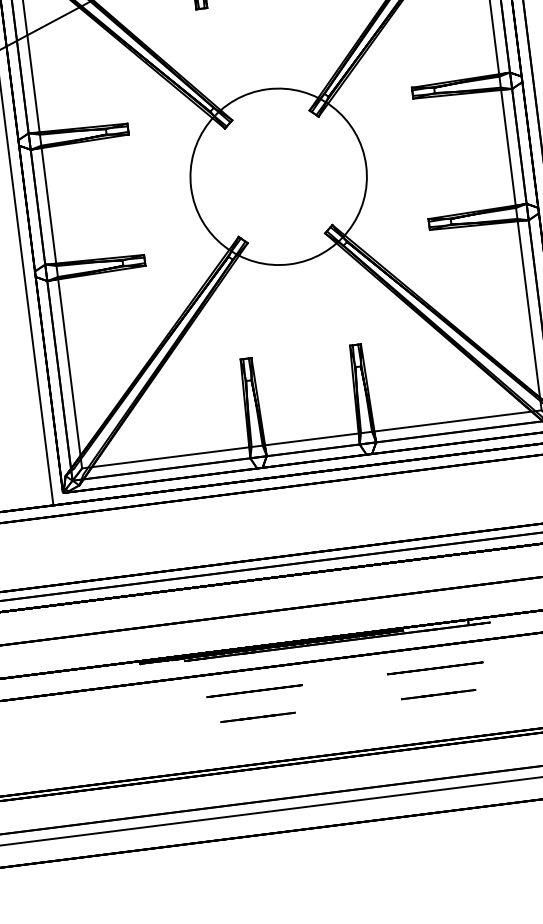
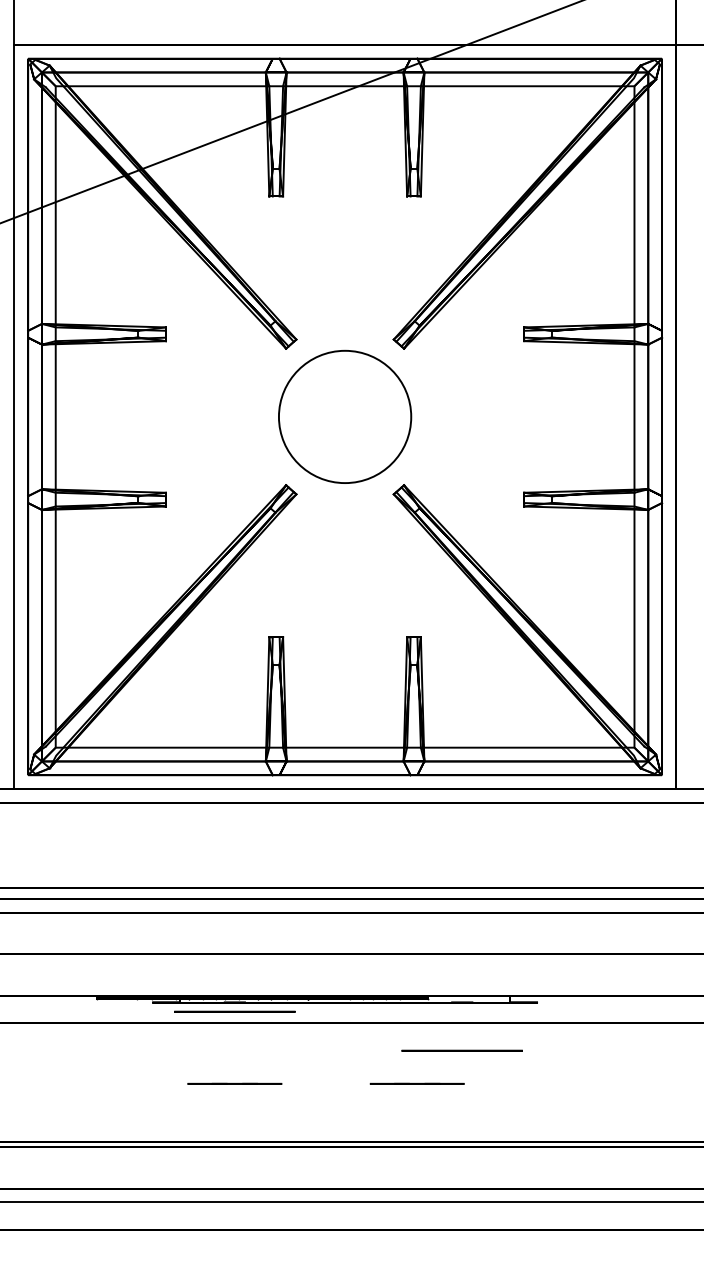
circle: (278, 176) -> (344, 416), size x0.6
circle: (254, 690) -> (234, 1011), moved
line: (437, 694) -> (416, 1083), moved

